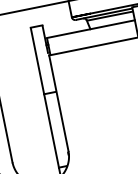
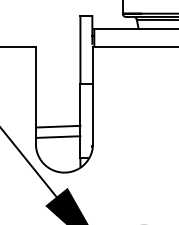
line: (30, 140) -> (57, 126), added
line: (32, 150) -> (57, 136), added

